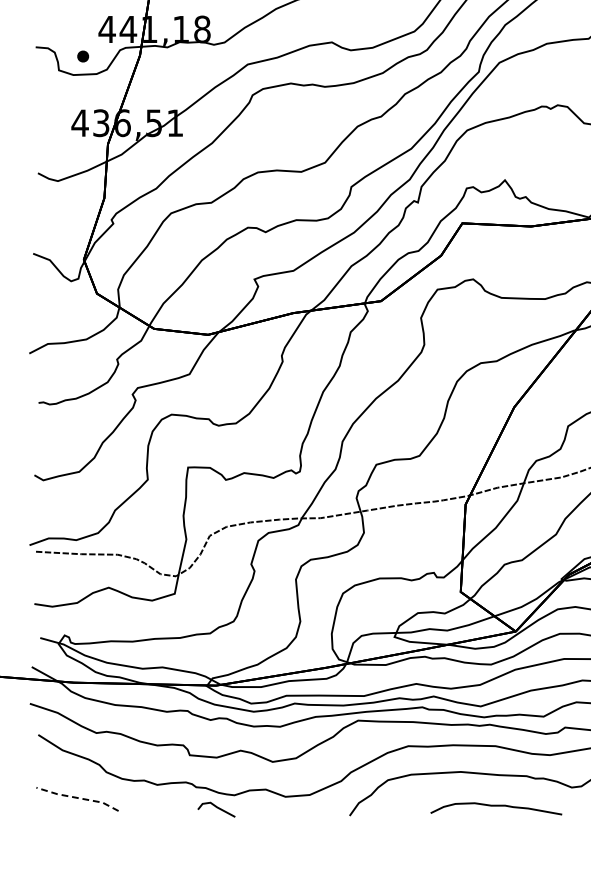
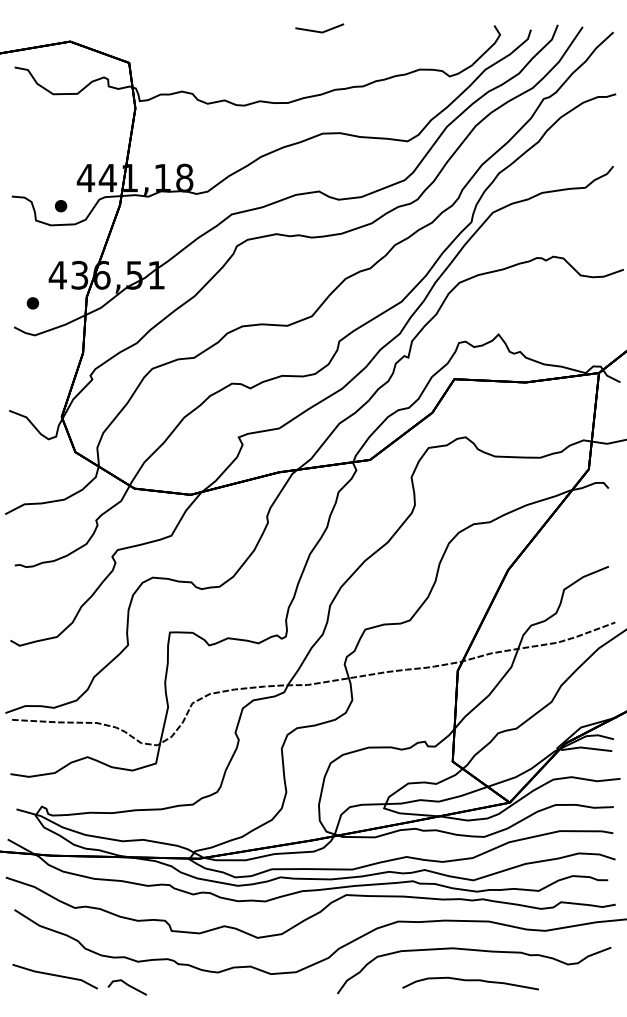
part: (55, 150) -> (32, 303), added
line: (76, 798) -> (54, 975), dashed -> solid
curve: (496, 806) -> (470, 981), moved
line: (217, 808) -> (128, 986), moved

